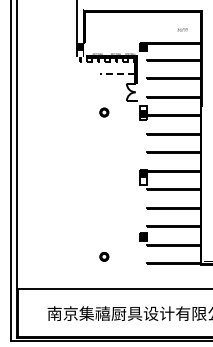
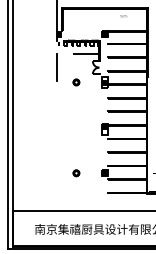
text: (182, 29) -> (124, 15), moved
line: (117, 74) -> (86, 54), dashed -> solid
line: (77, 92) -> (56, 67), added
part: (104, 256) -> (76, 173), moved

